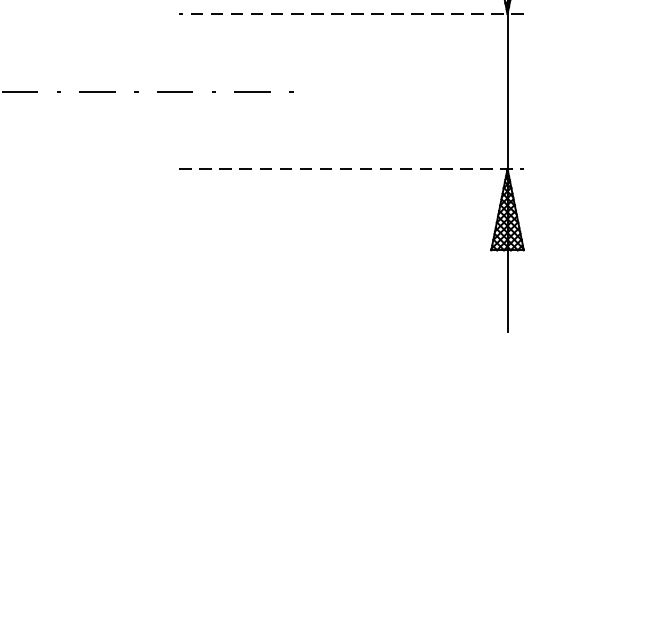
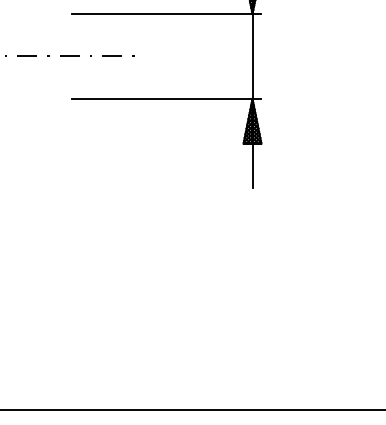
line: (350, 13) -> (166, 13), dashed -> solid
line: (350, 169) -> (166, 99), dashed -> solid

